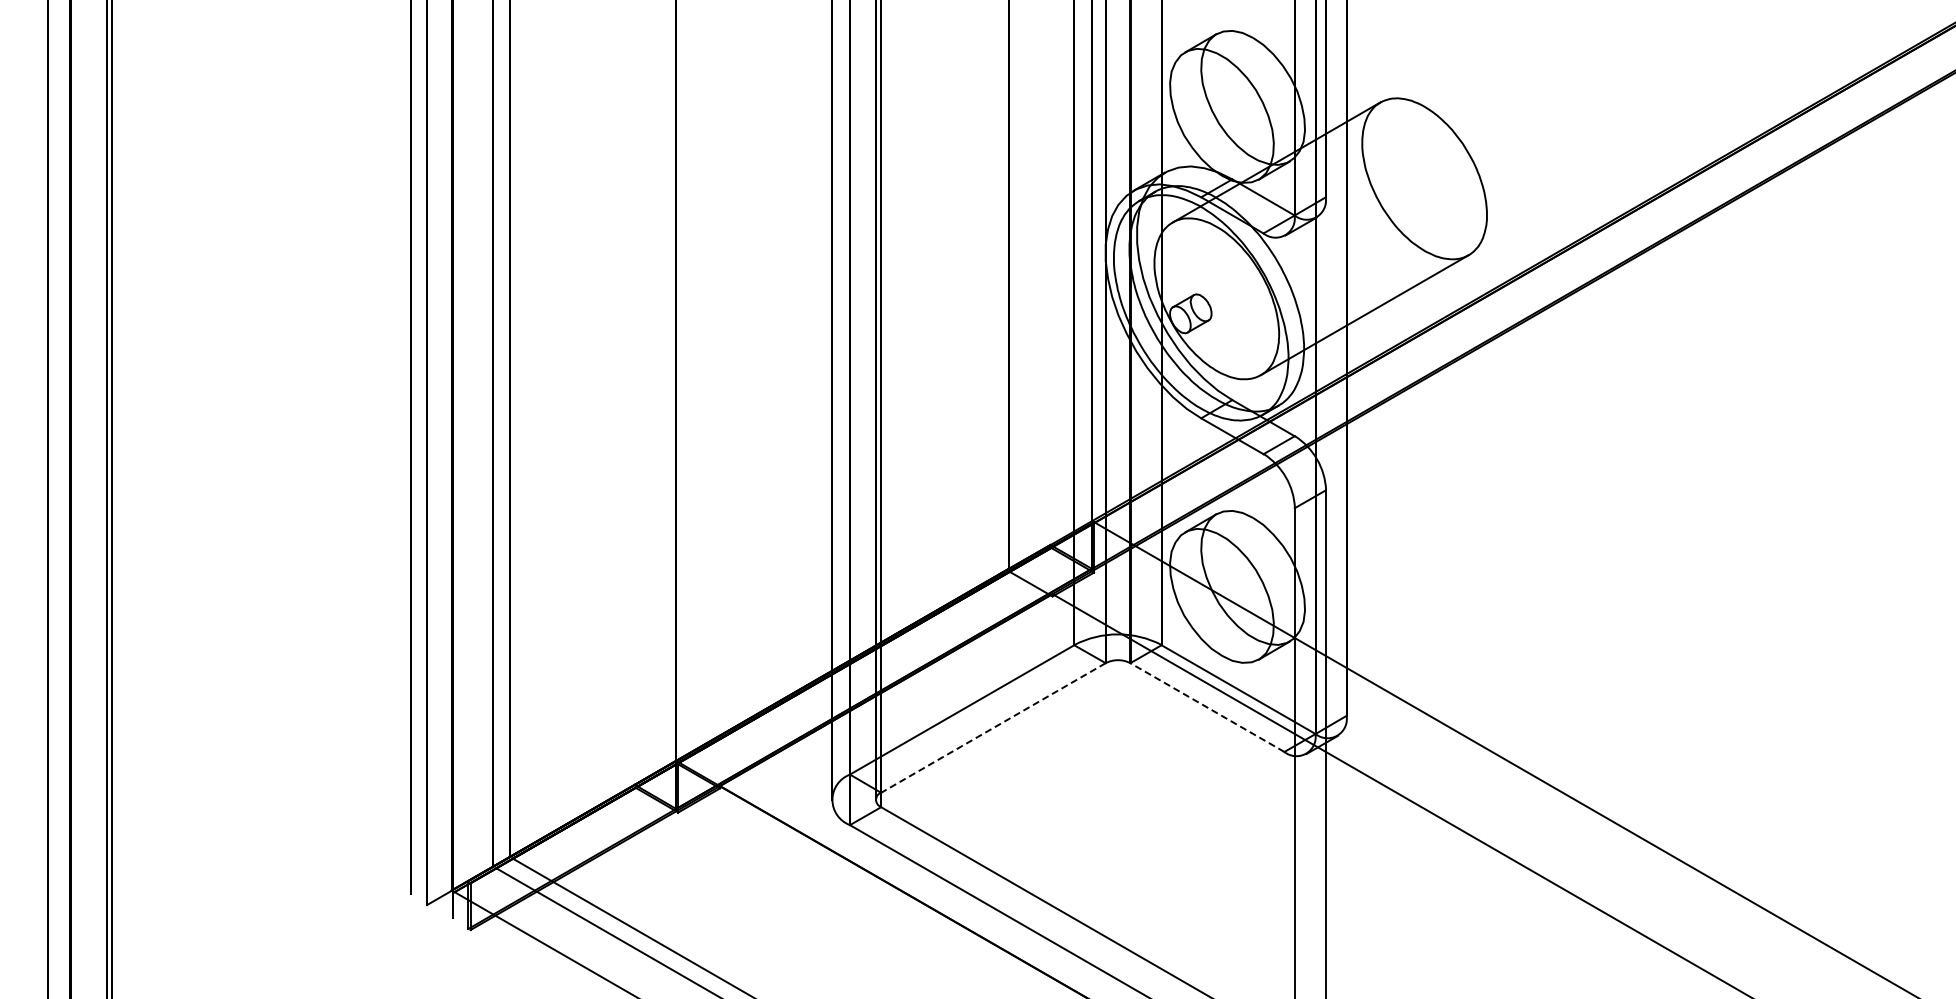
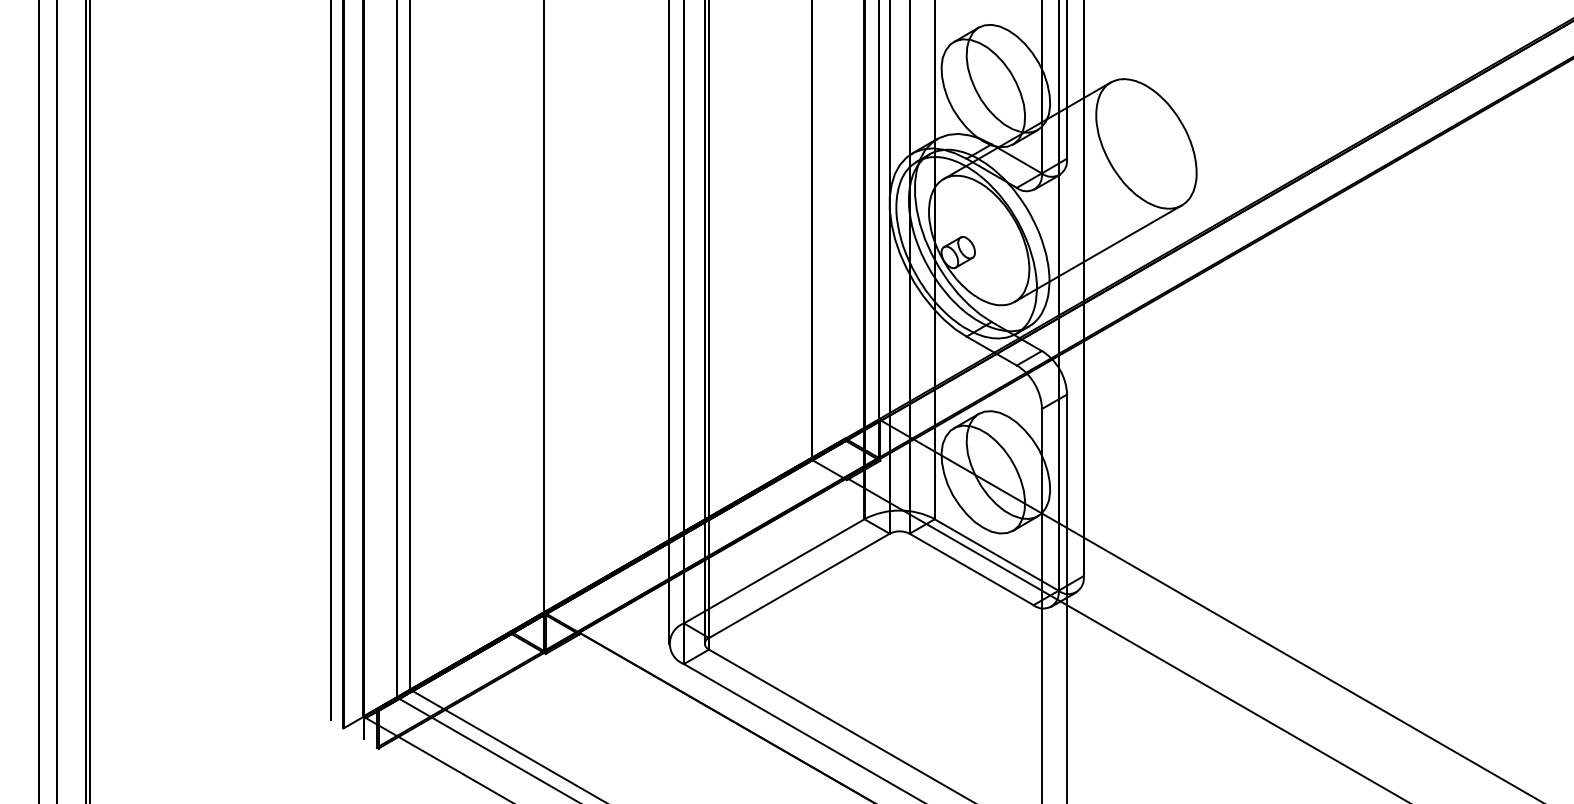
line: (1207, 707) -> (971, 569), dashed -> solid
line: (993, 728) -> (799, 586), dashed -> solid

